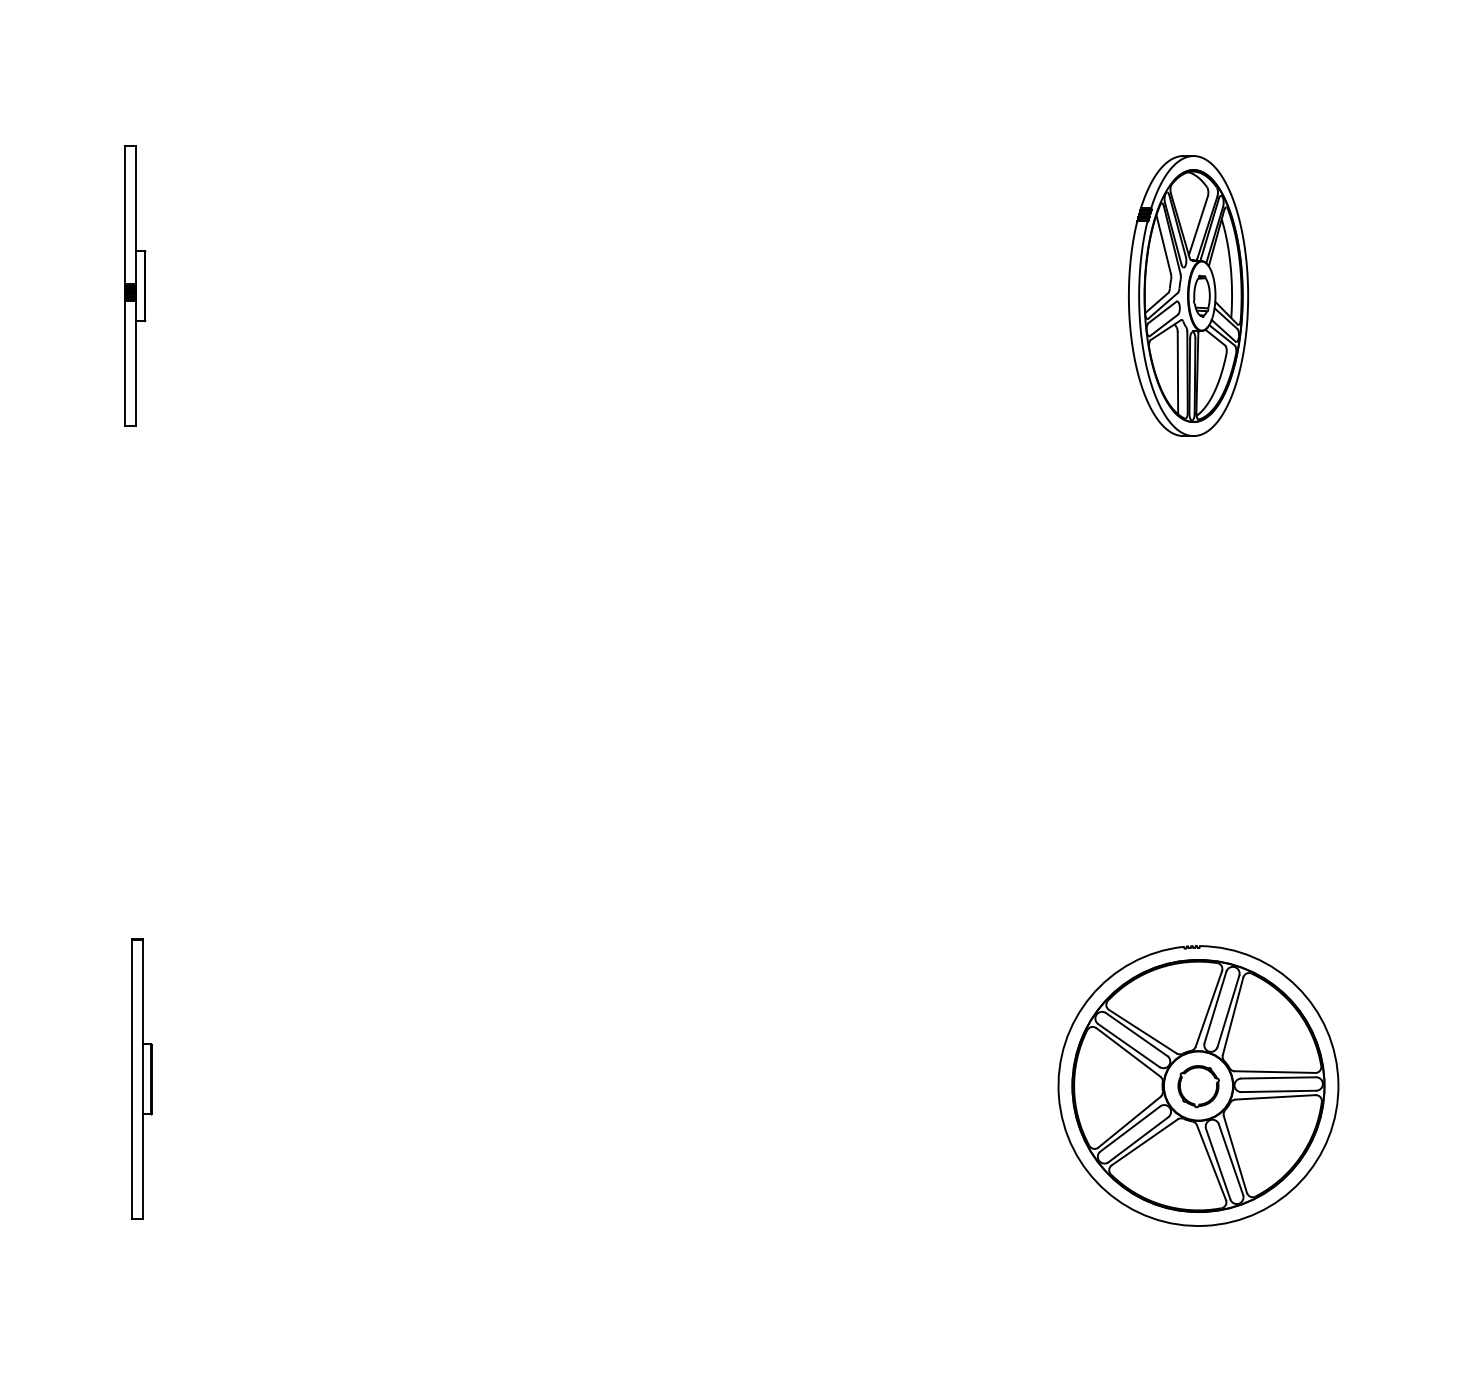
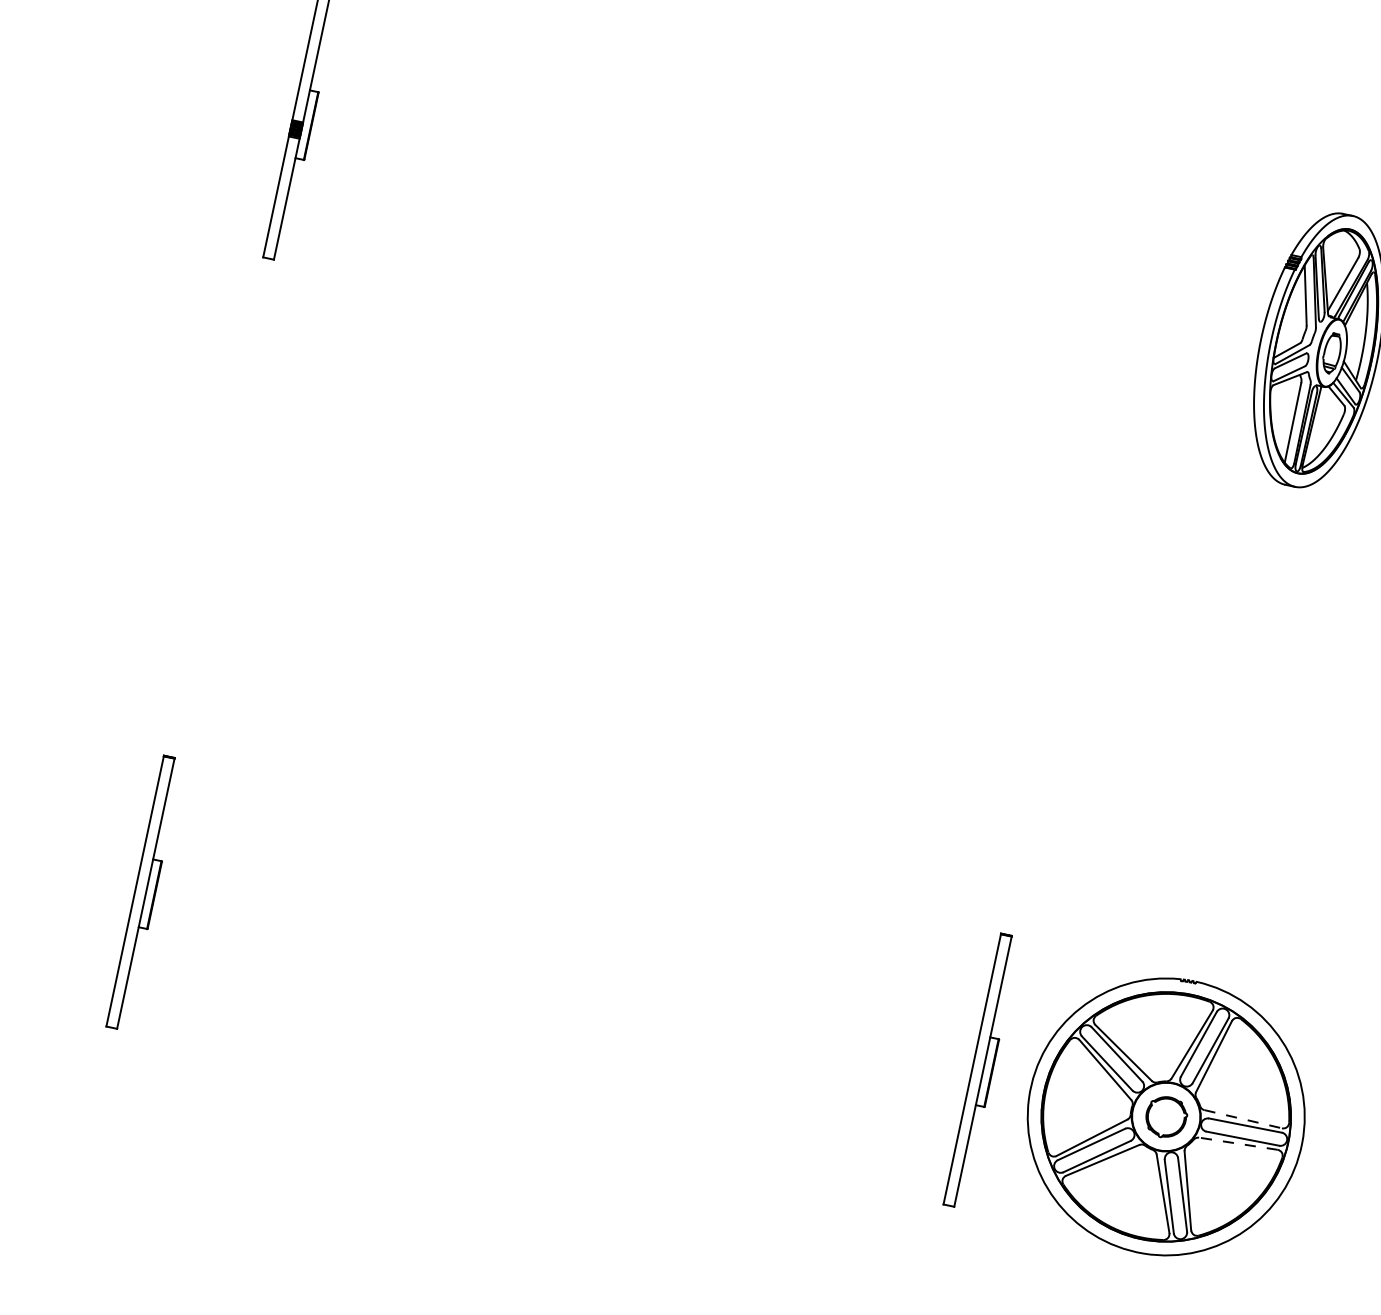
line: (1275, 1072) -> (1243, 1119), solid -> dashed
part: (1006, 1078) -> (982, 1070), added
line: (1274, 1097) -> (1237, 1143), solid -> dashed

